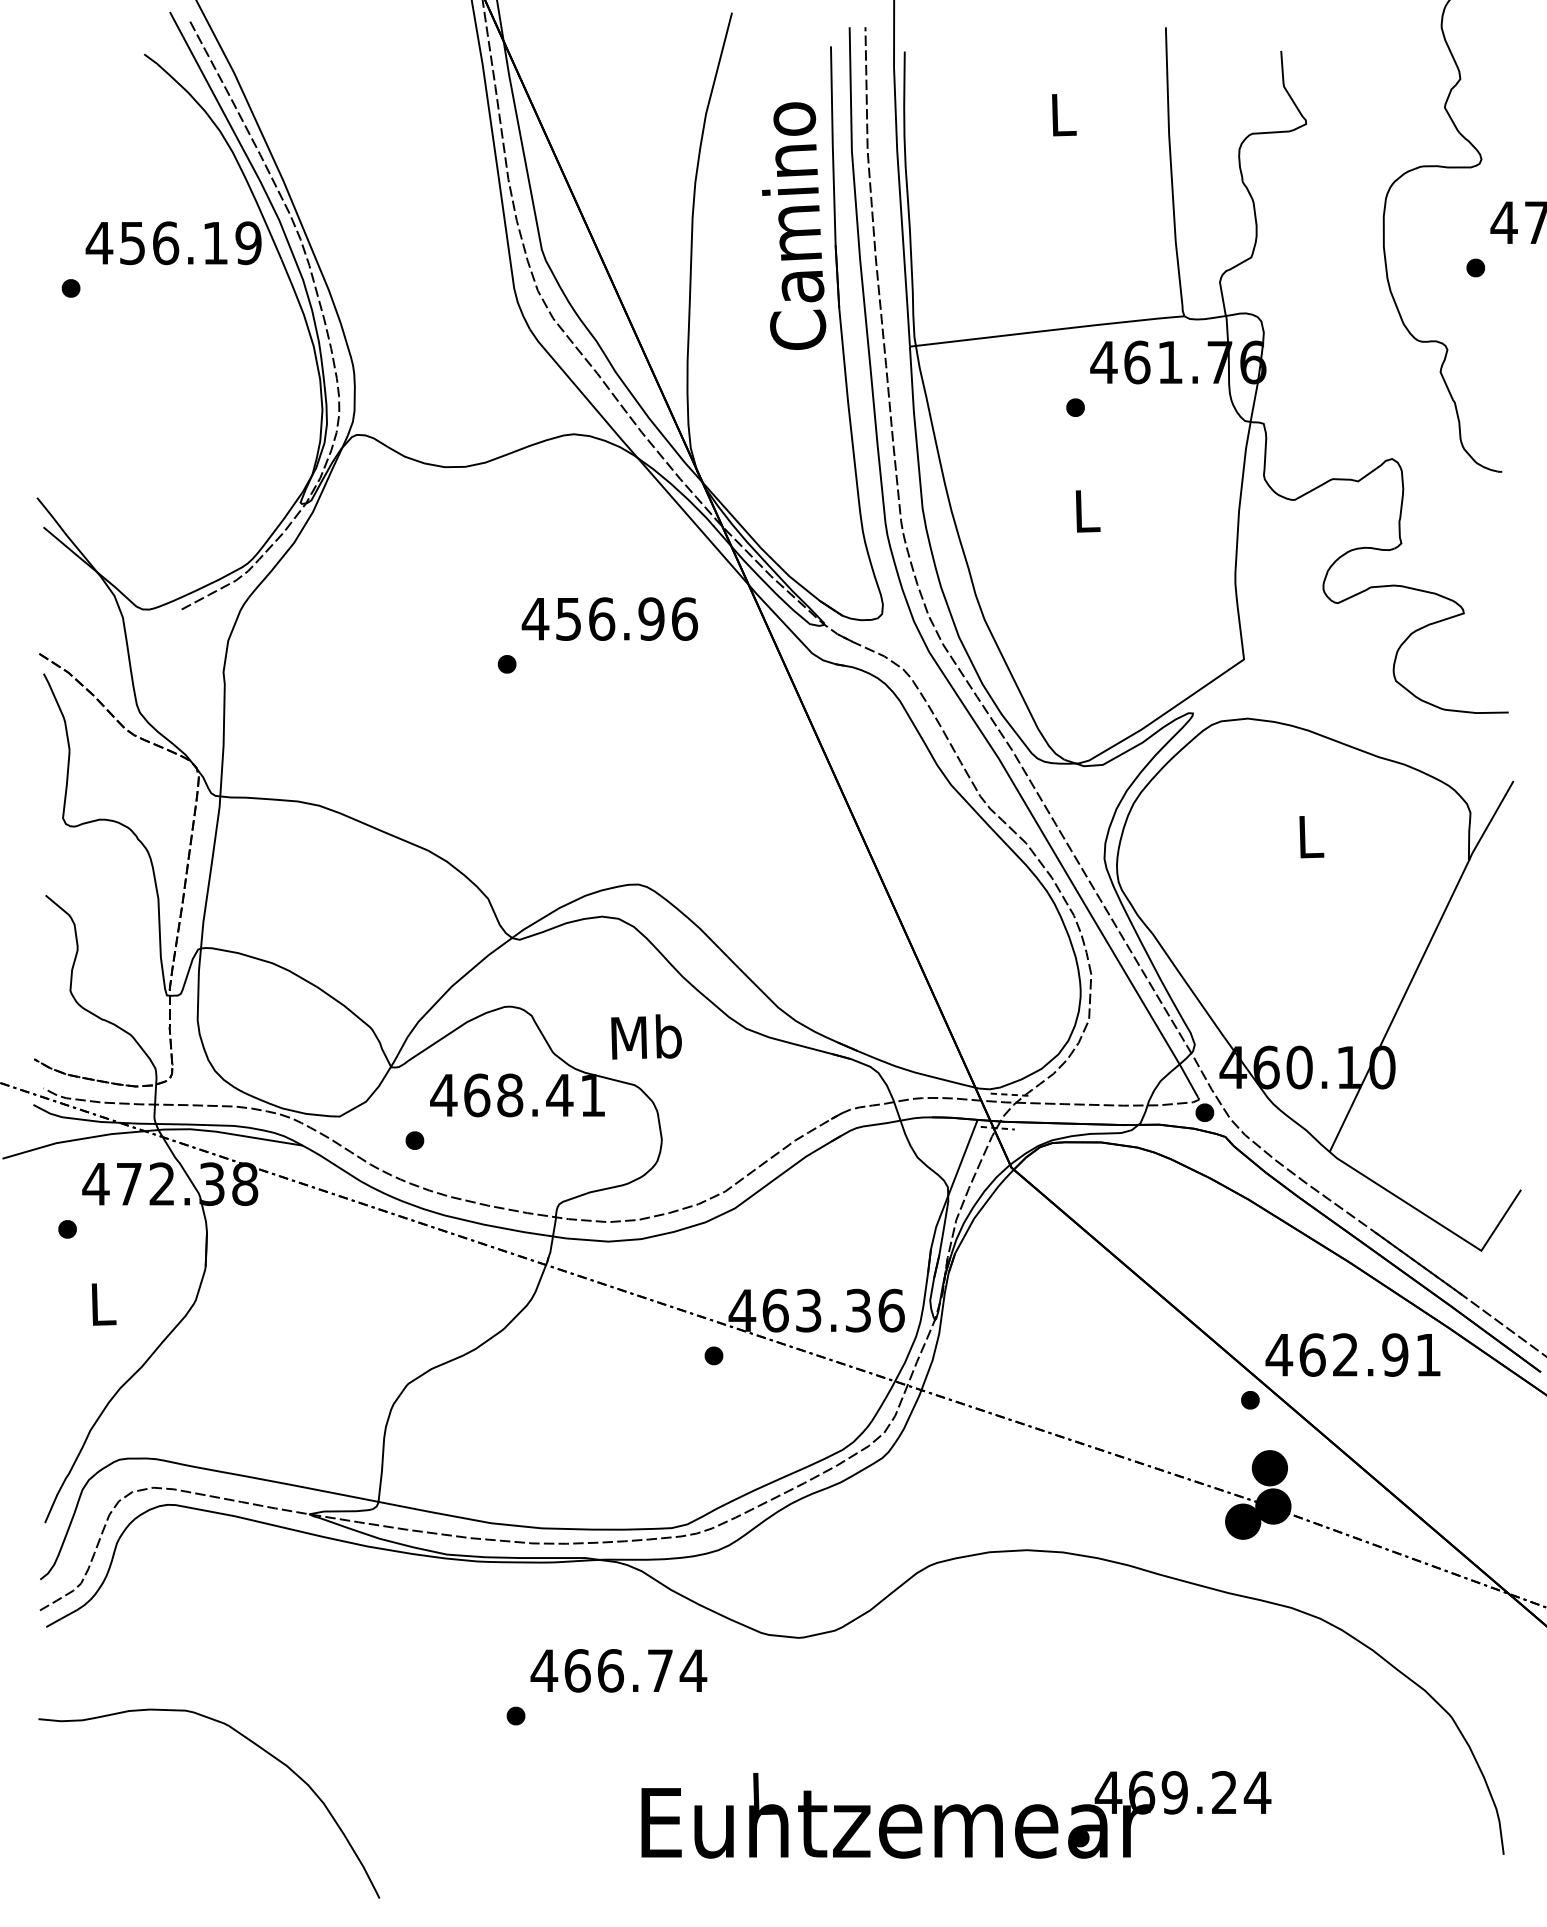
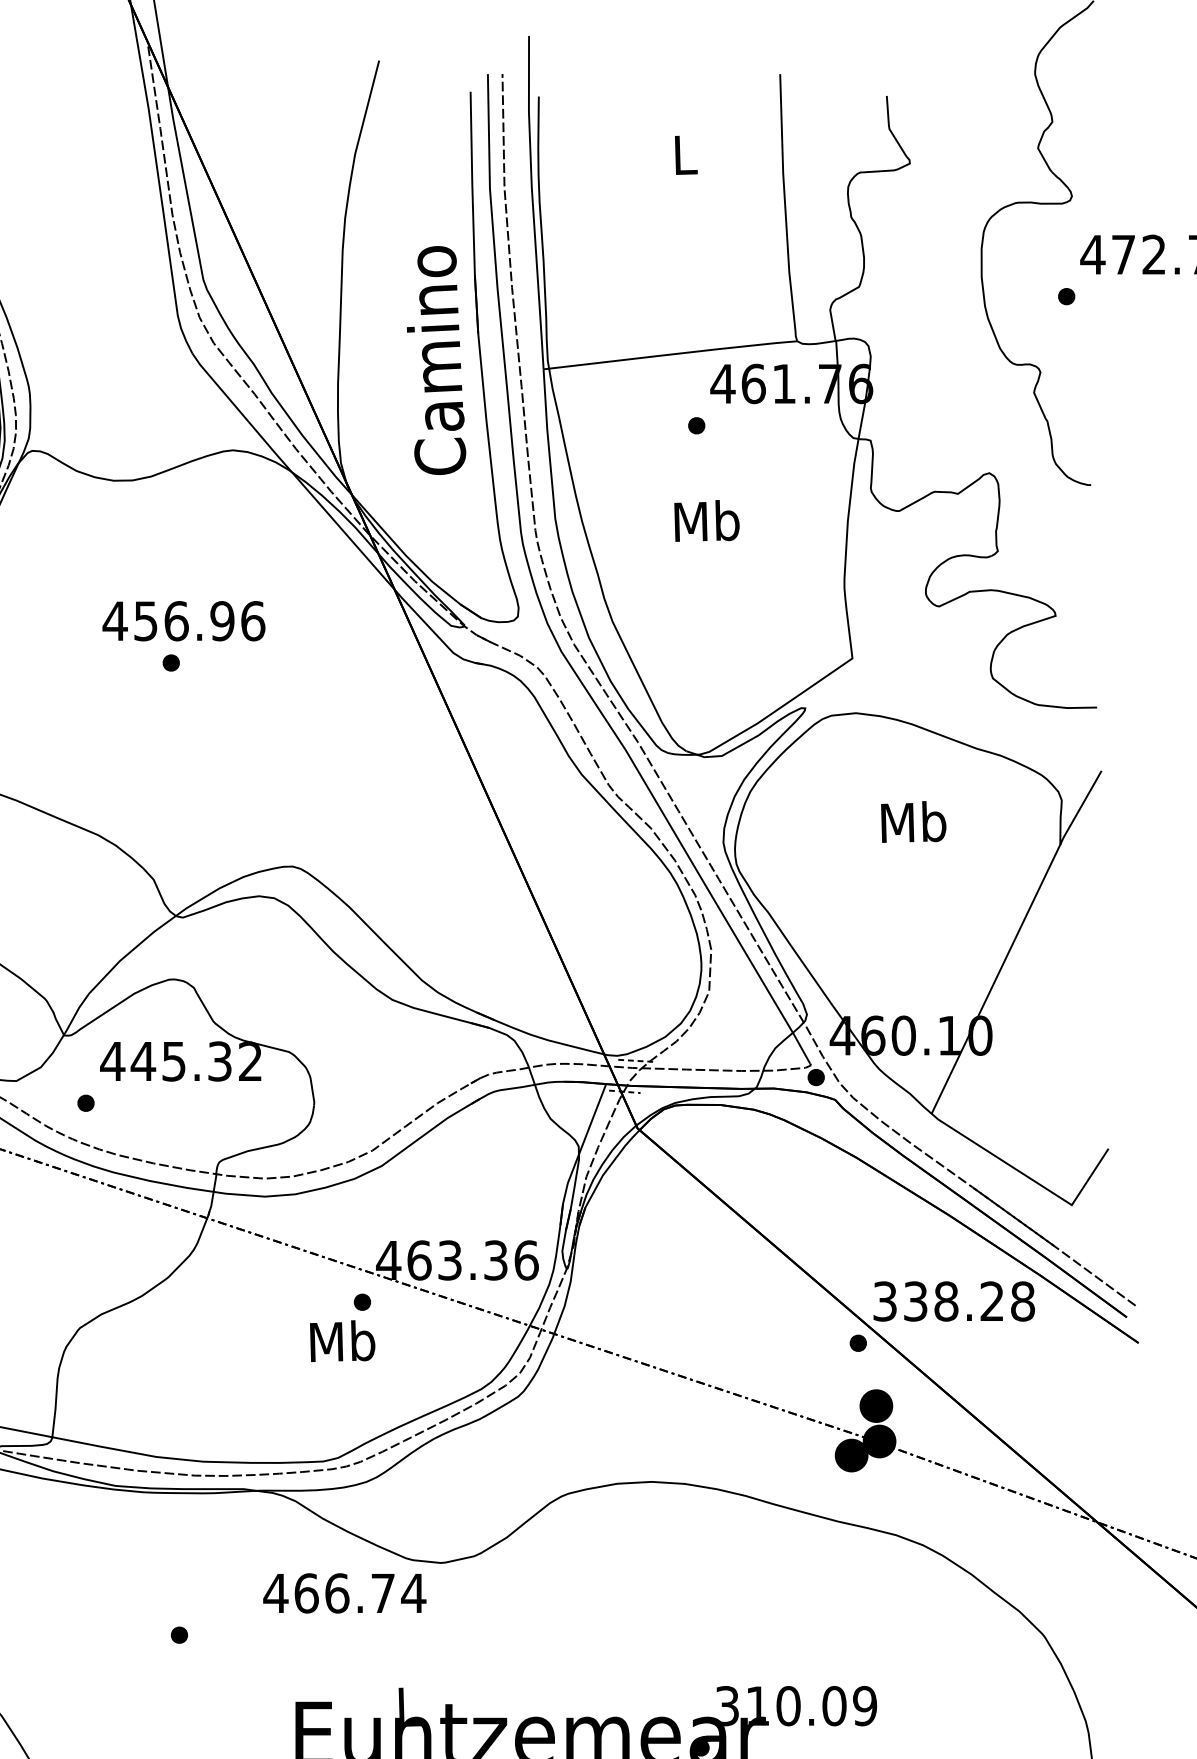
text: (794, 225) -> (436, 359), moved
text: (1086, 510) -> (706, 520), L -> Mb
text: (609, 618) -> (183, 620), moved
text: (1310, 835) -> (913, 821), L -> Mb
text: (646, 1036) -> (342, 1340), moved
text: (533, 1095) -> (195, 1061), 468.41 -> 445.32
text: (1353, 1354) -> (953, 1300), 462.91 -> 338.28
text: (618, 1670) -> (344, 1593), moved
text: (1182, 1792) -> (795, 1705), 469.24 -> 310.09

